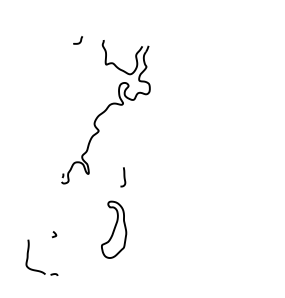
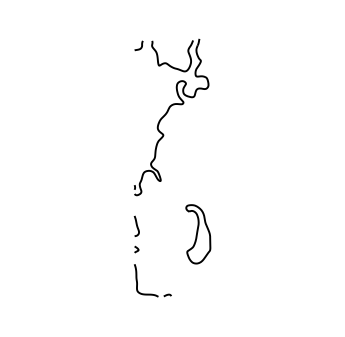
curve: (79, 42) -> (140, 47), moved
curve: (123, 176) -> (136, 225), moved
part: (40, 270) -> (152, 293), moved

